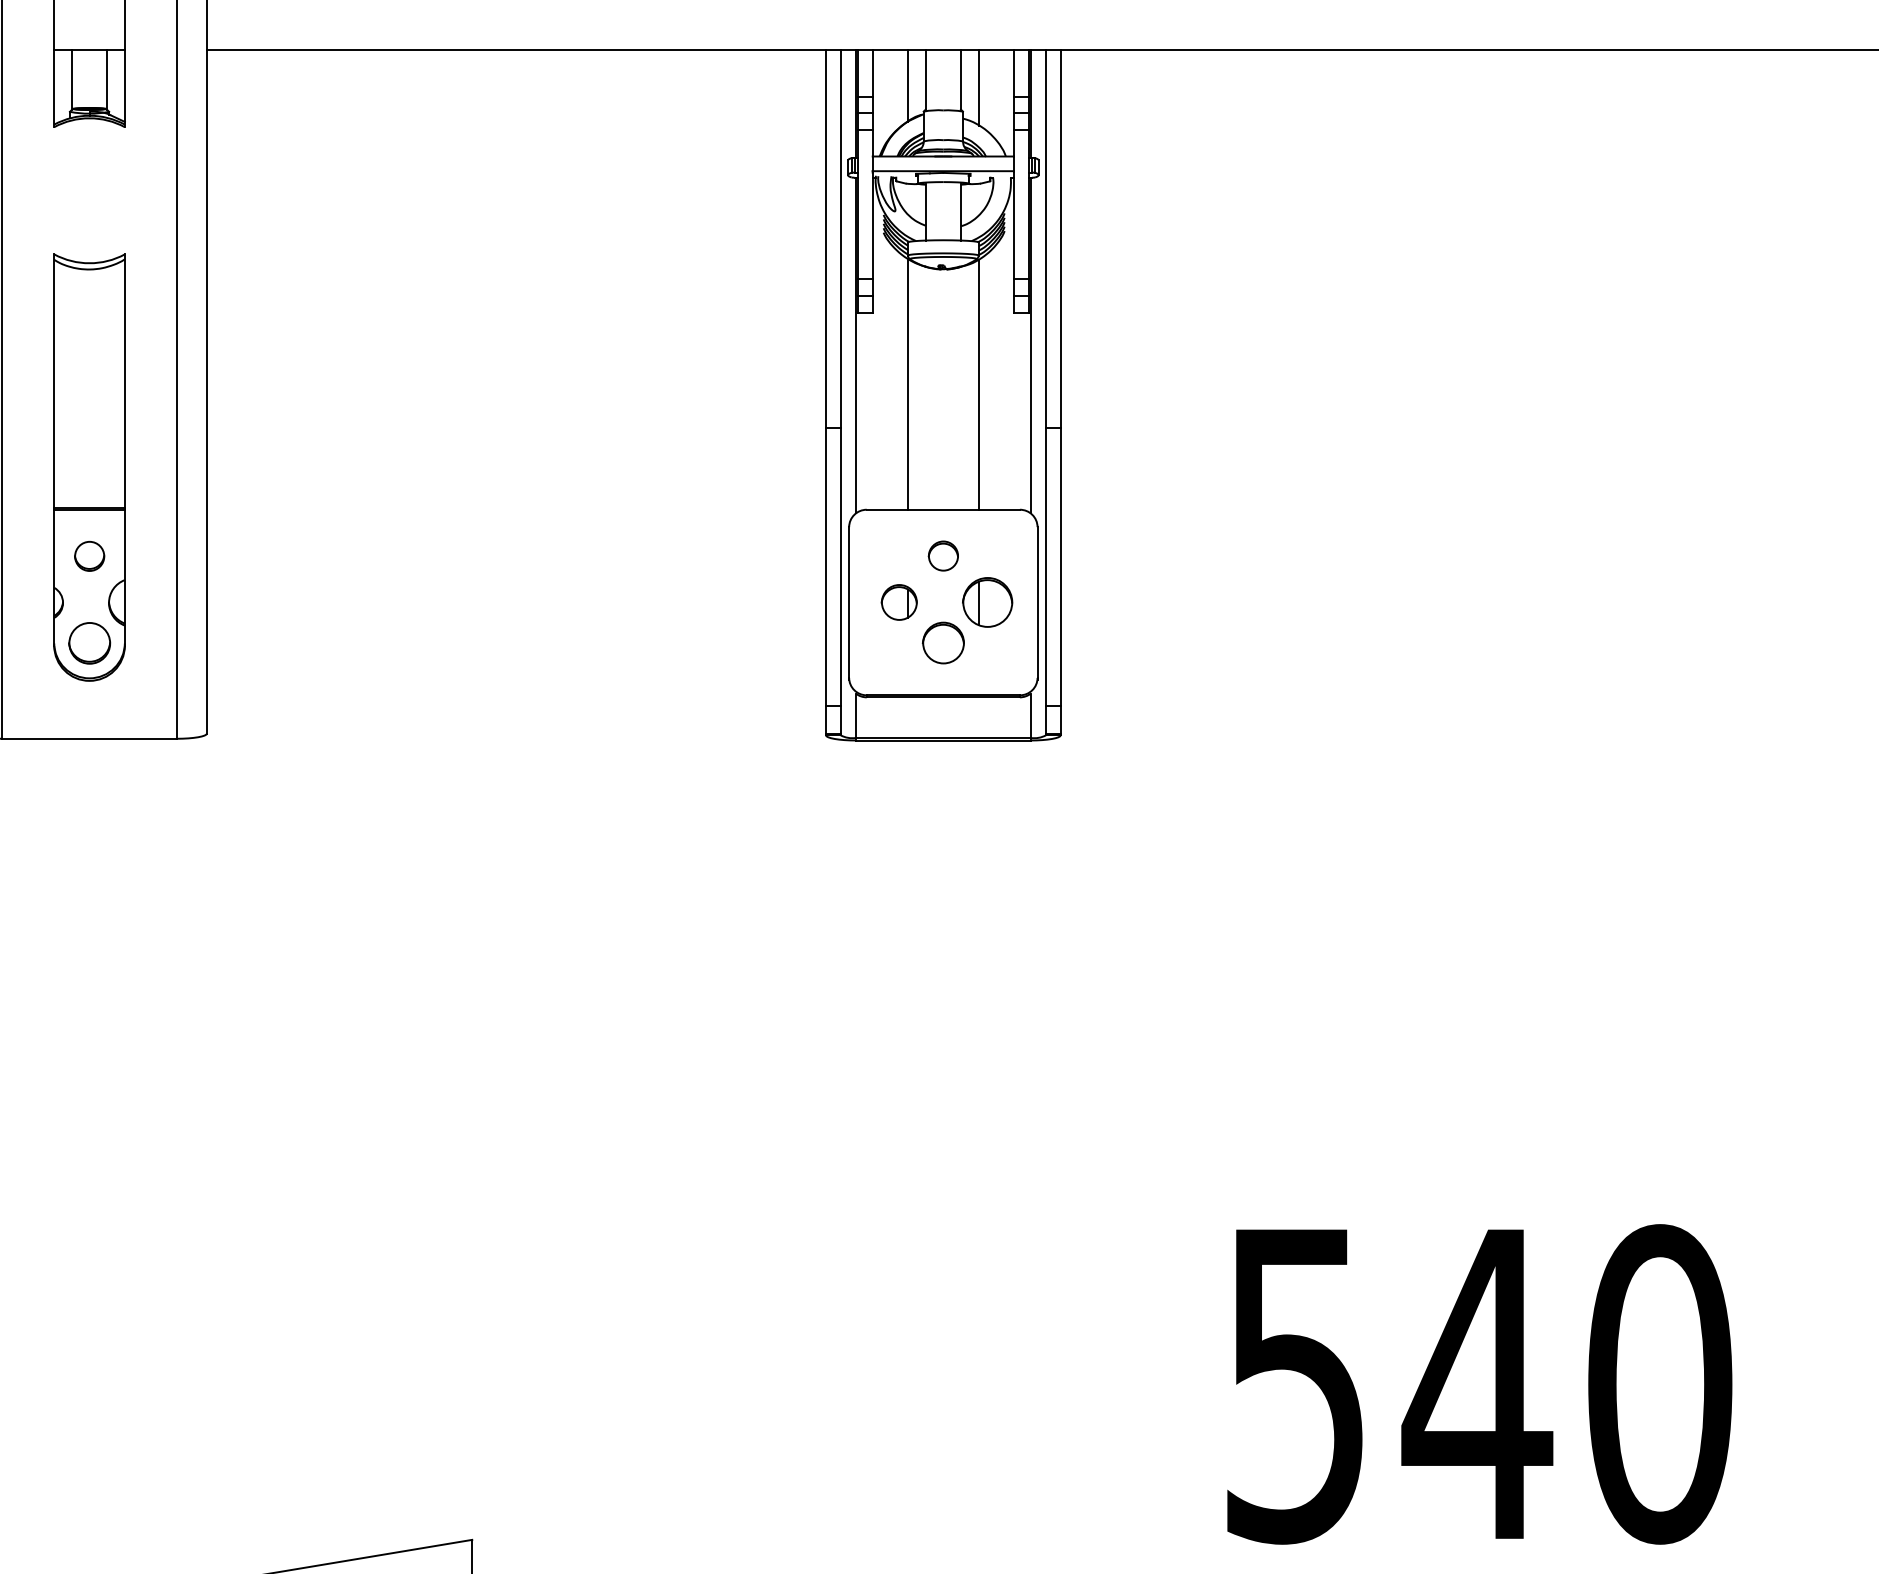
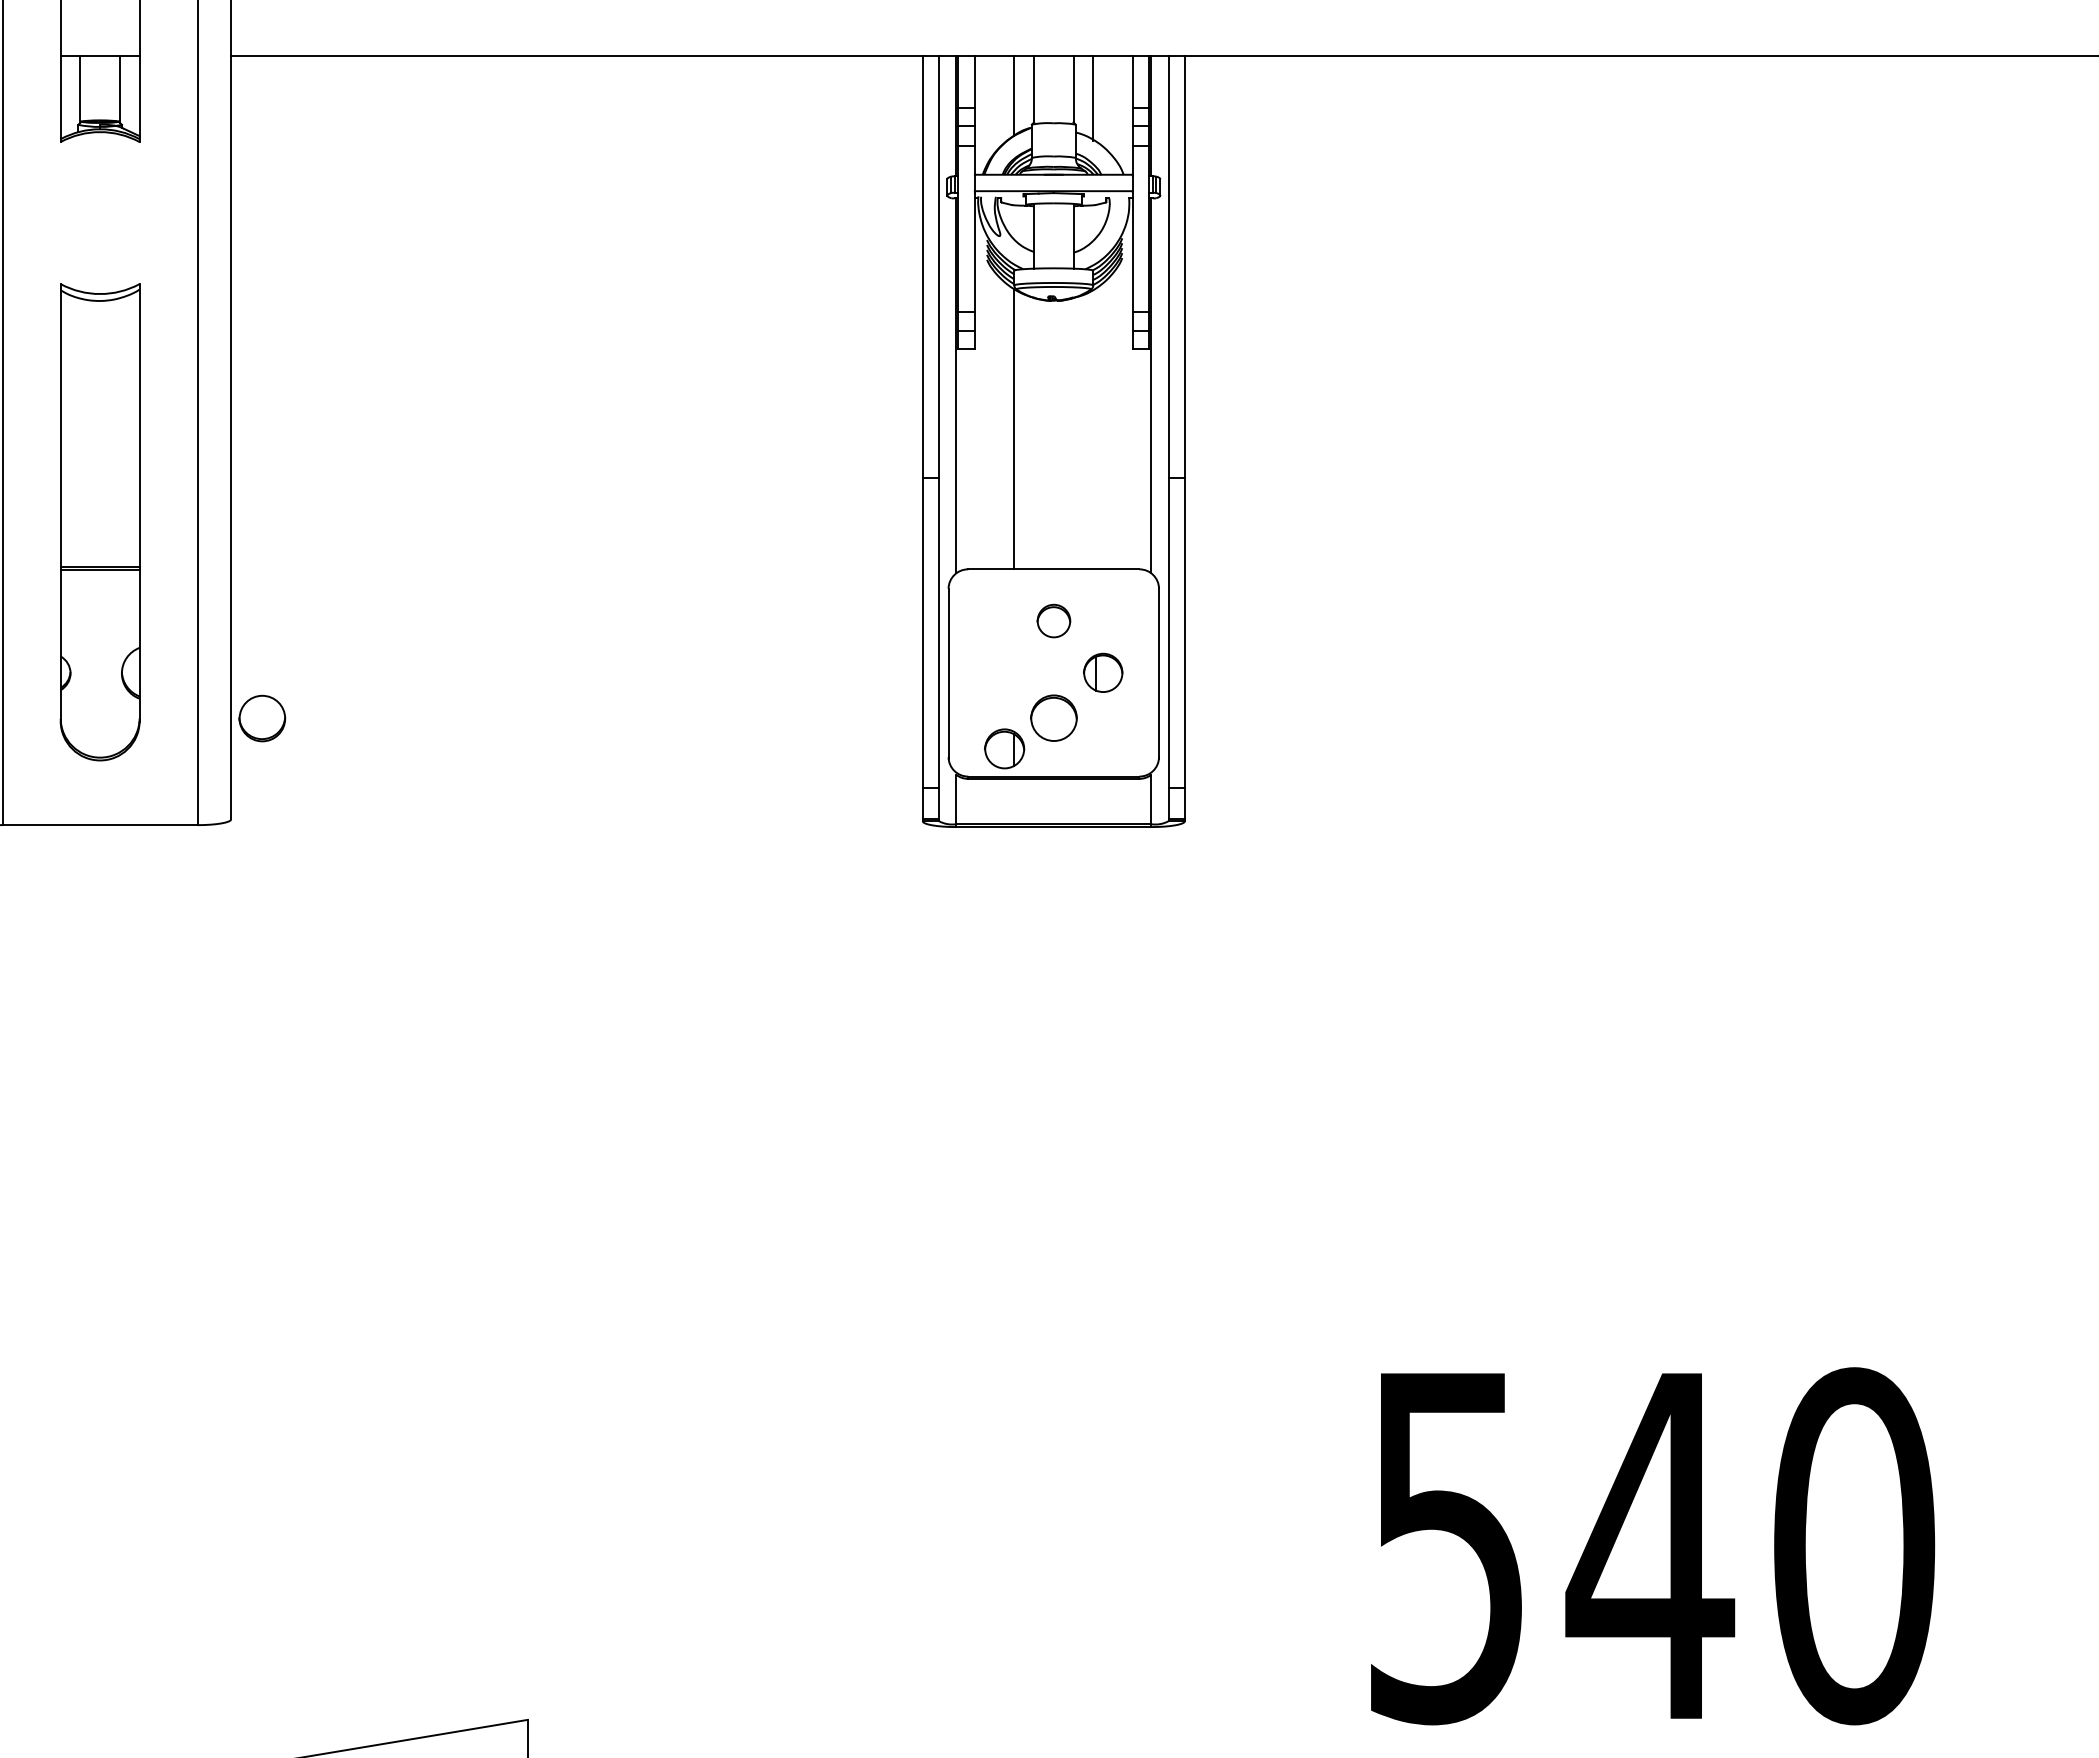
line: (978, 384) -> (1093, 429), removed
part: (89, 556) -> (100, 621), removed
part: (899, 602) -> (1004, 748), moved
part: (986, 602) -> (1102, 672), size x0.7
part: (89, 643) -> (262, 718), moved

